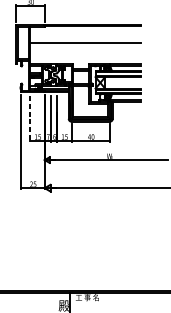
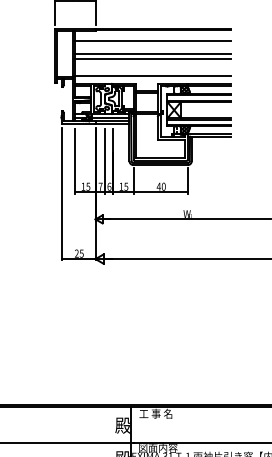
line: (85, 34) -> (153, 41), added
line: (85, 46) -> (153, 58), added
line: (85, 58) -> (153, 75), added
line: (30, 119) -> (75, 161), dashed -> solid

